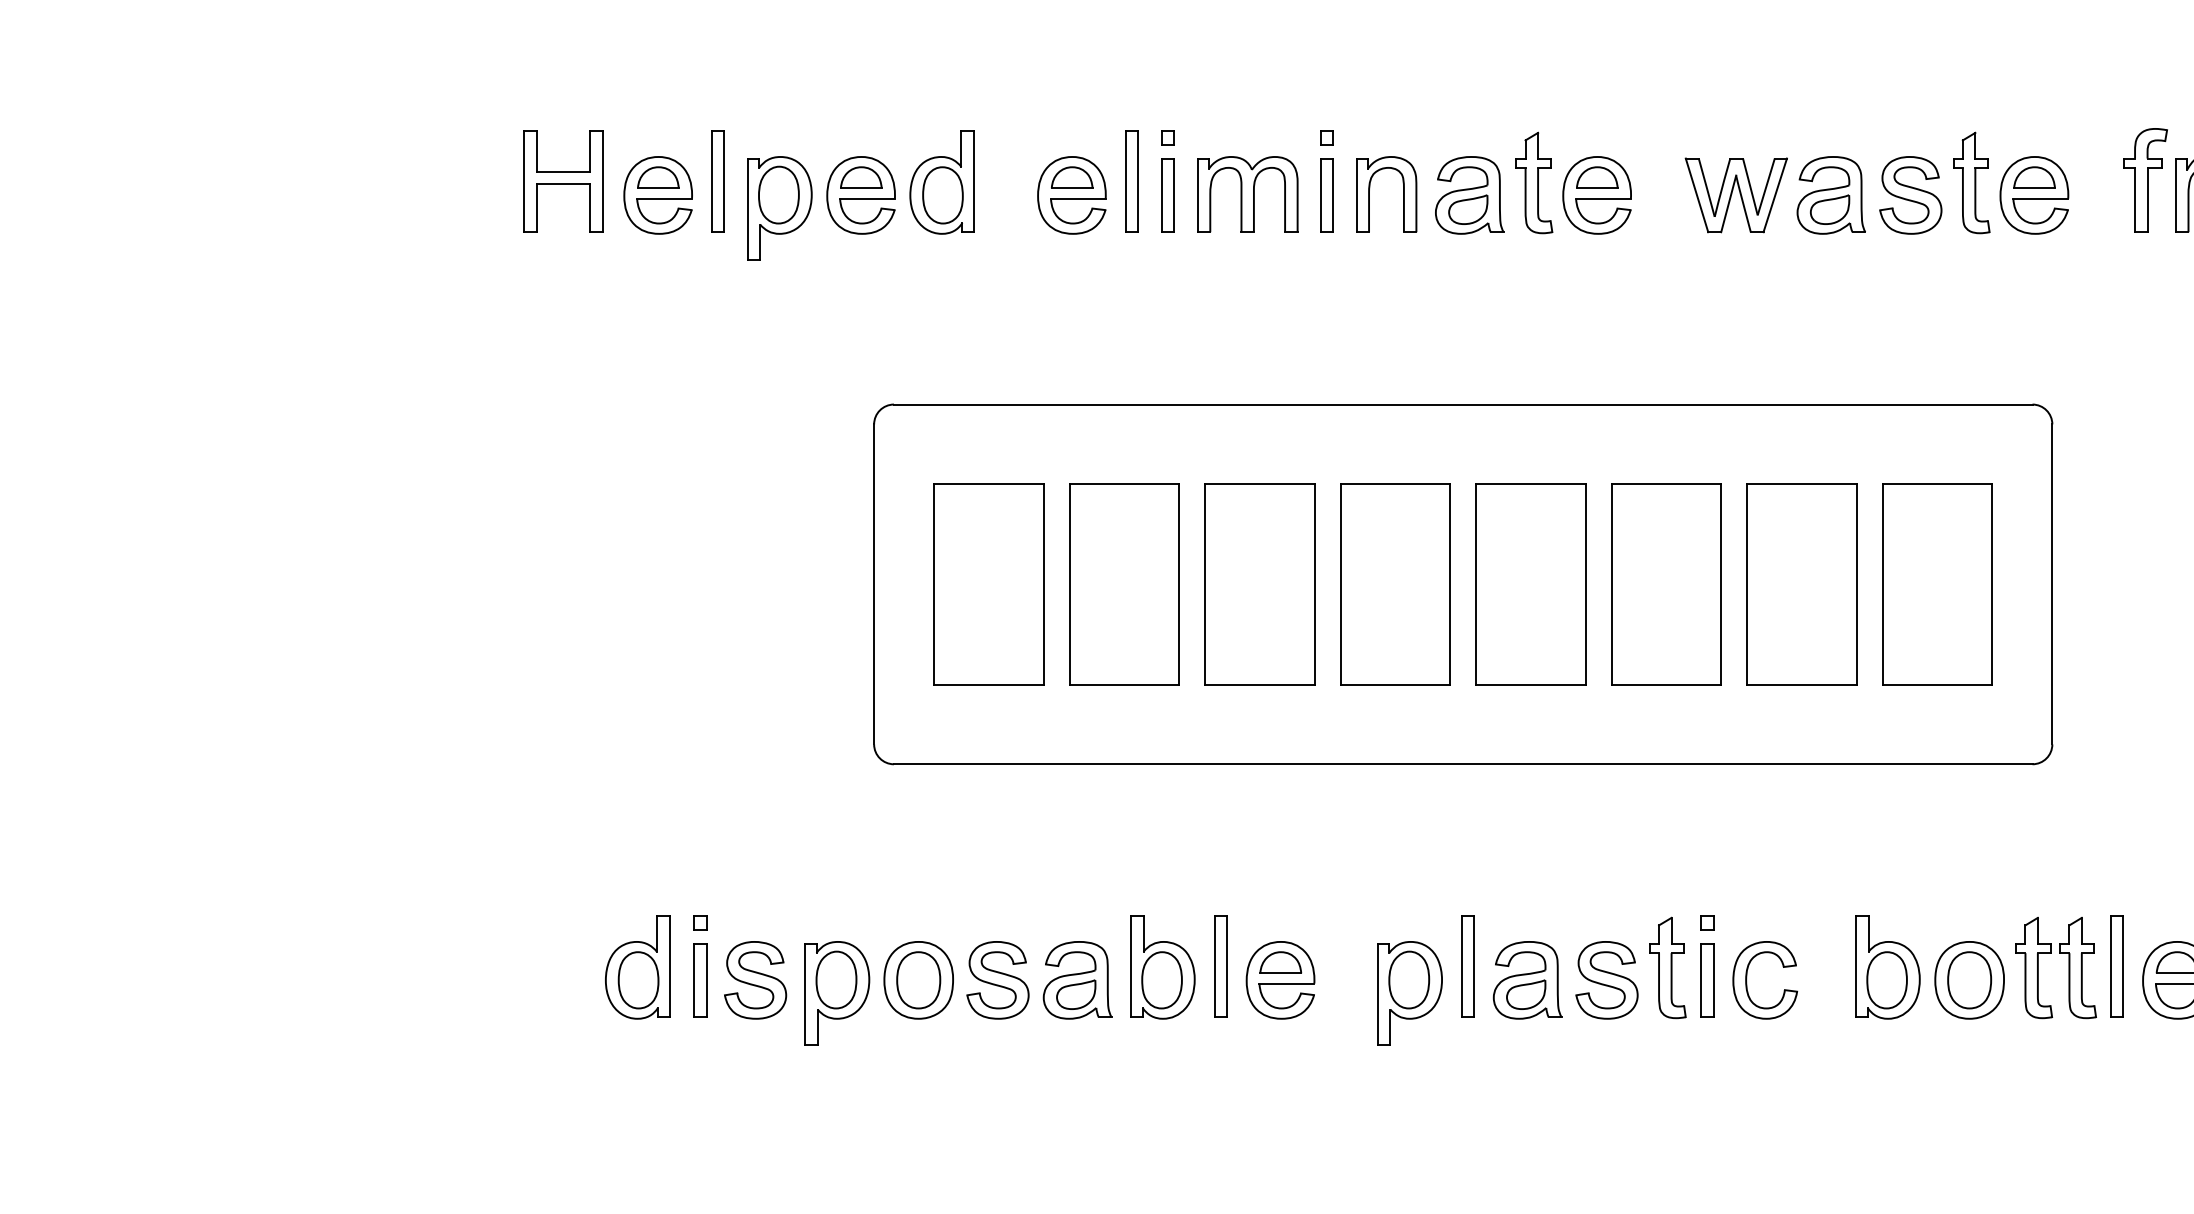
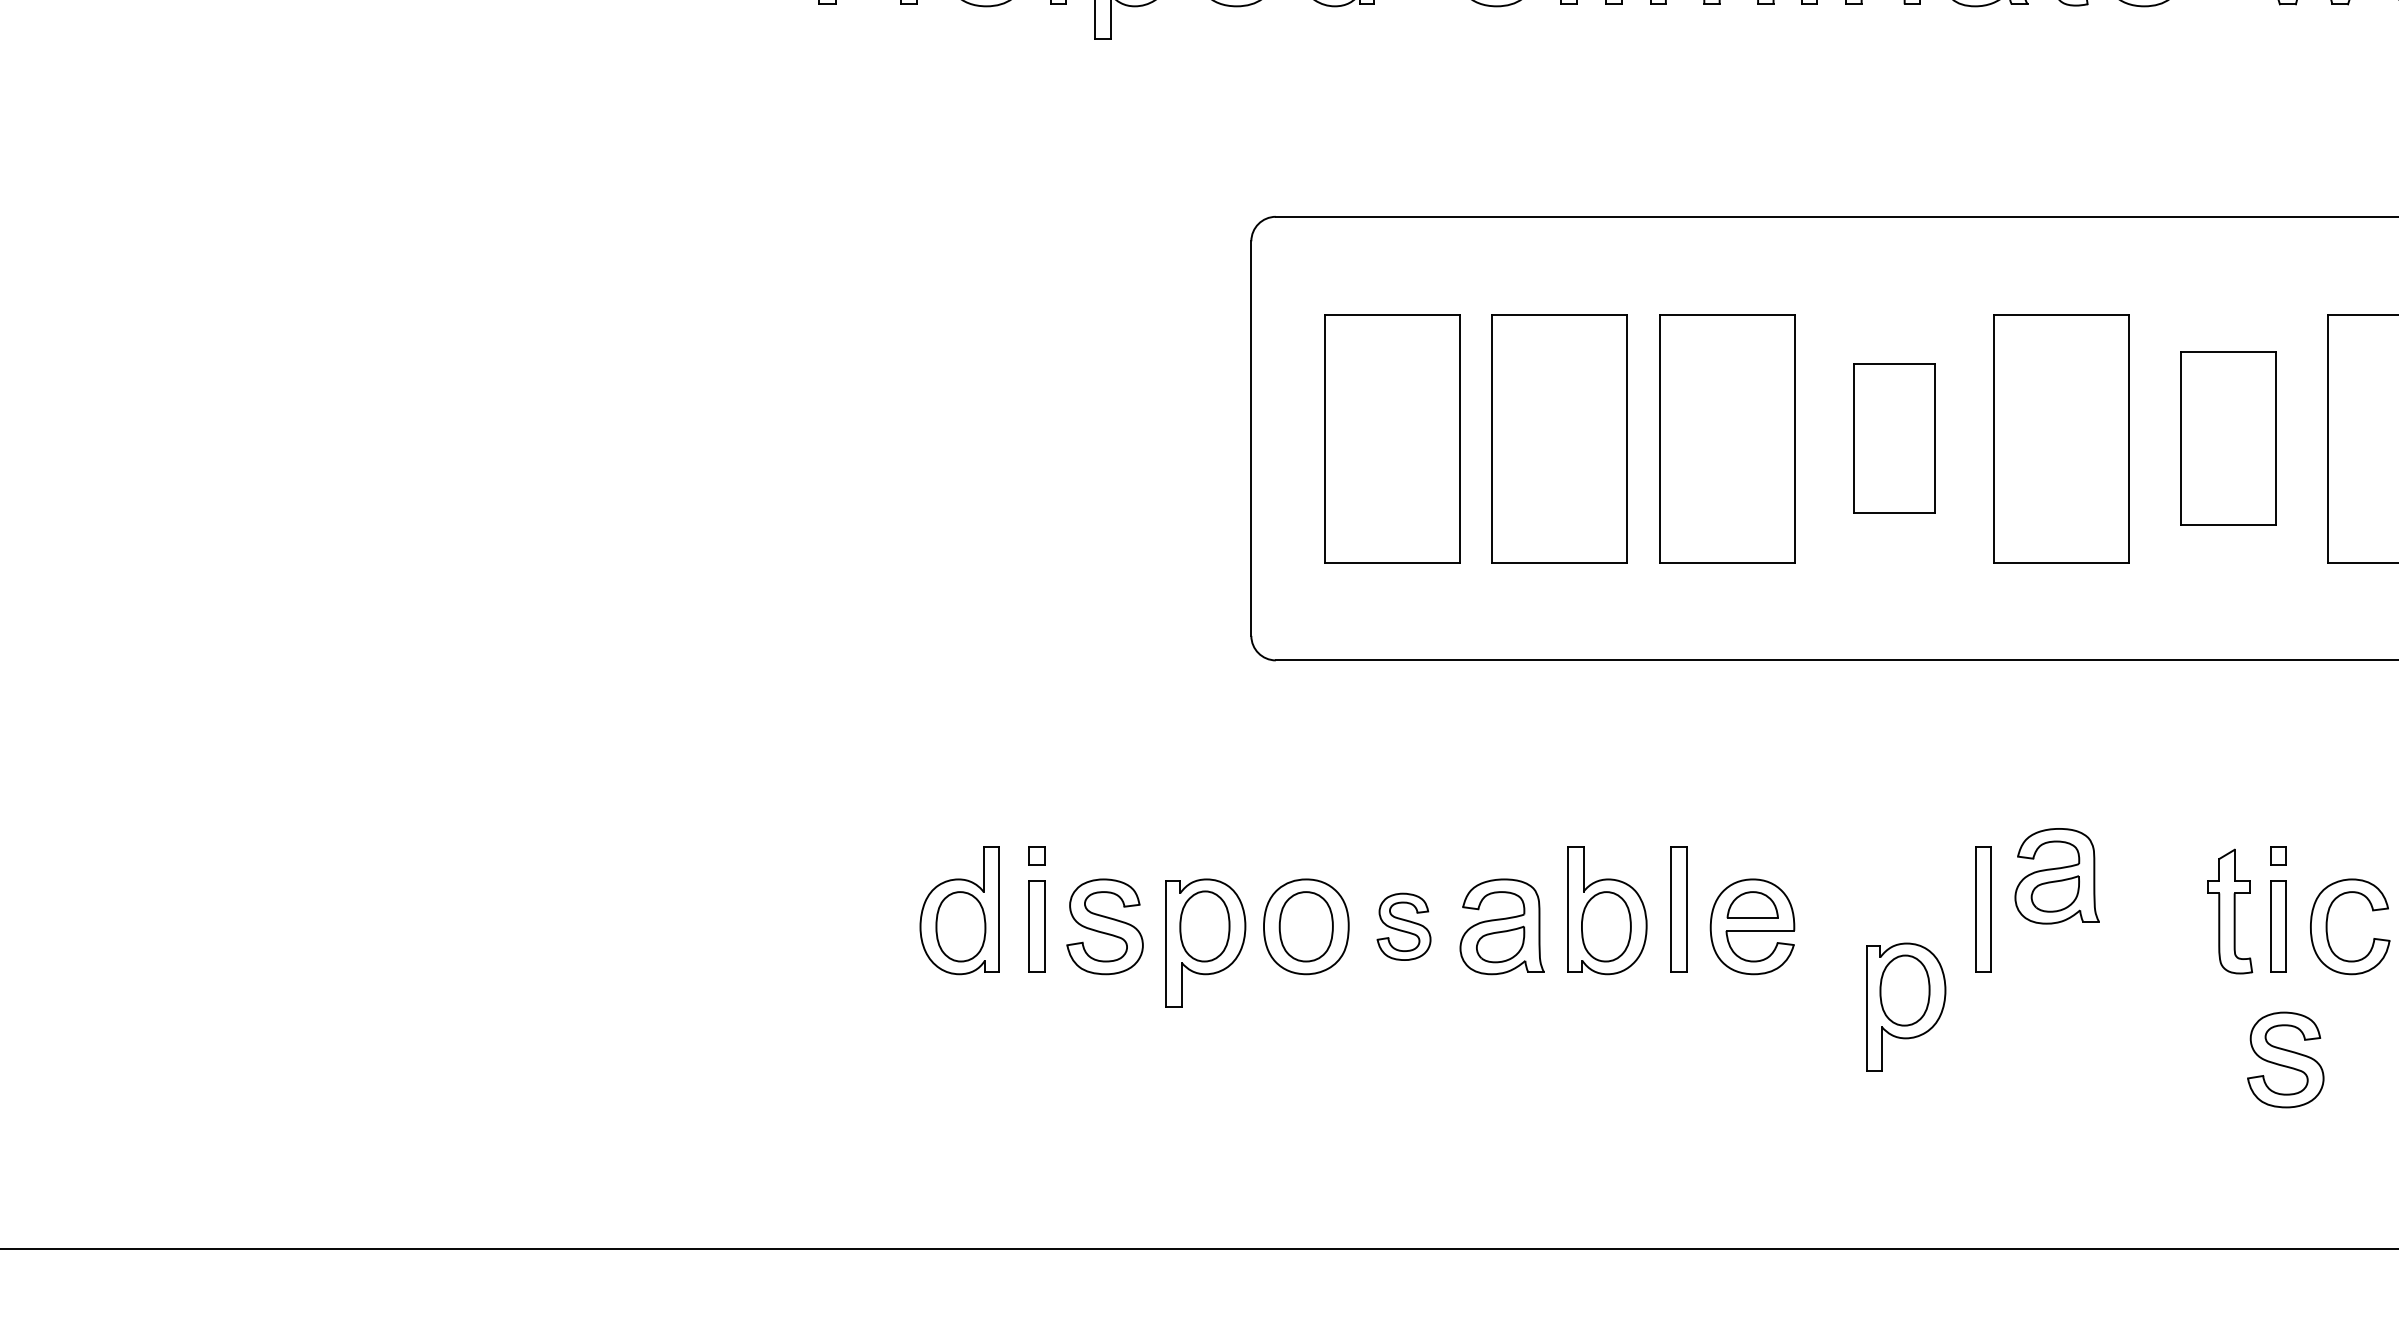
part: (1395, 584) -> (1894, 438), size x0.6
part: (1666, 584) -> (2228, 438), size x0.7
part: (997, 980) -> (1403, 927), size x0.7
part: (1527, 980) -> (2057, 876), moved
part: (1606, 980) -> (2285, 1060), moved
part: (1409, 993) -> (1905, 1007), moved

